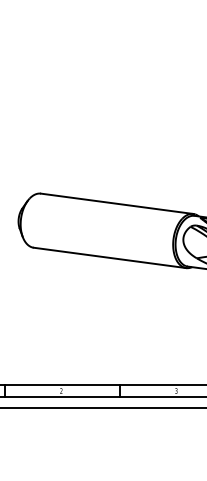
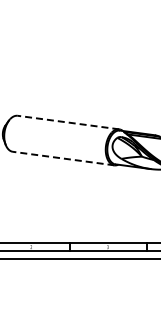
line: (117, 203) -> (68, 122), solid -> dashed
line: (109, 257) -> (63, 158), solid -> dashed

